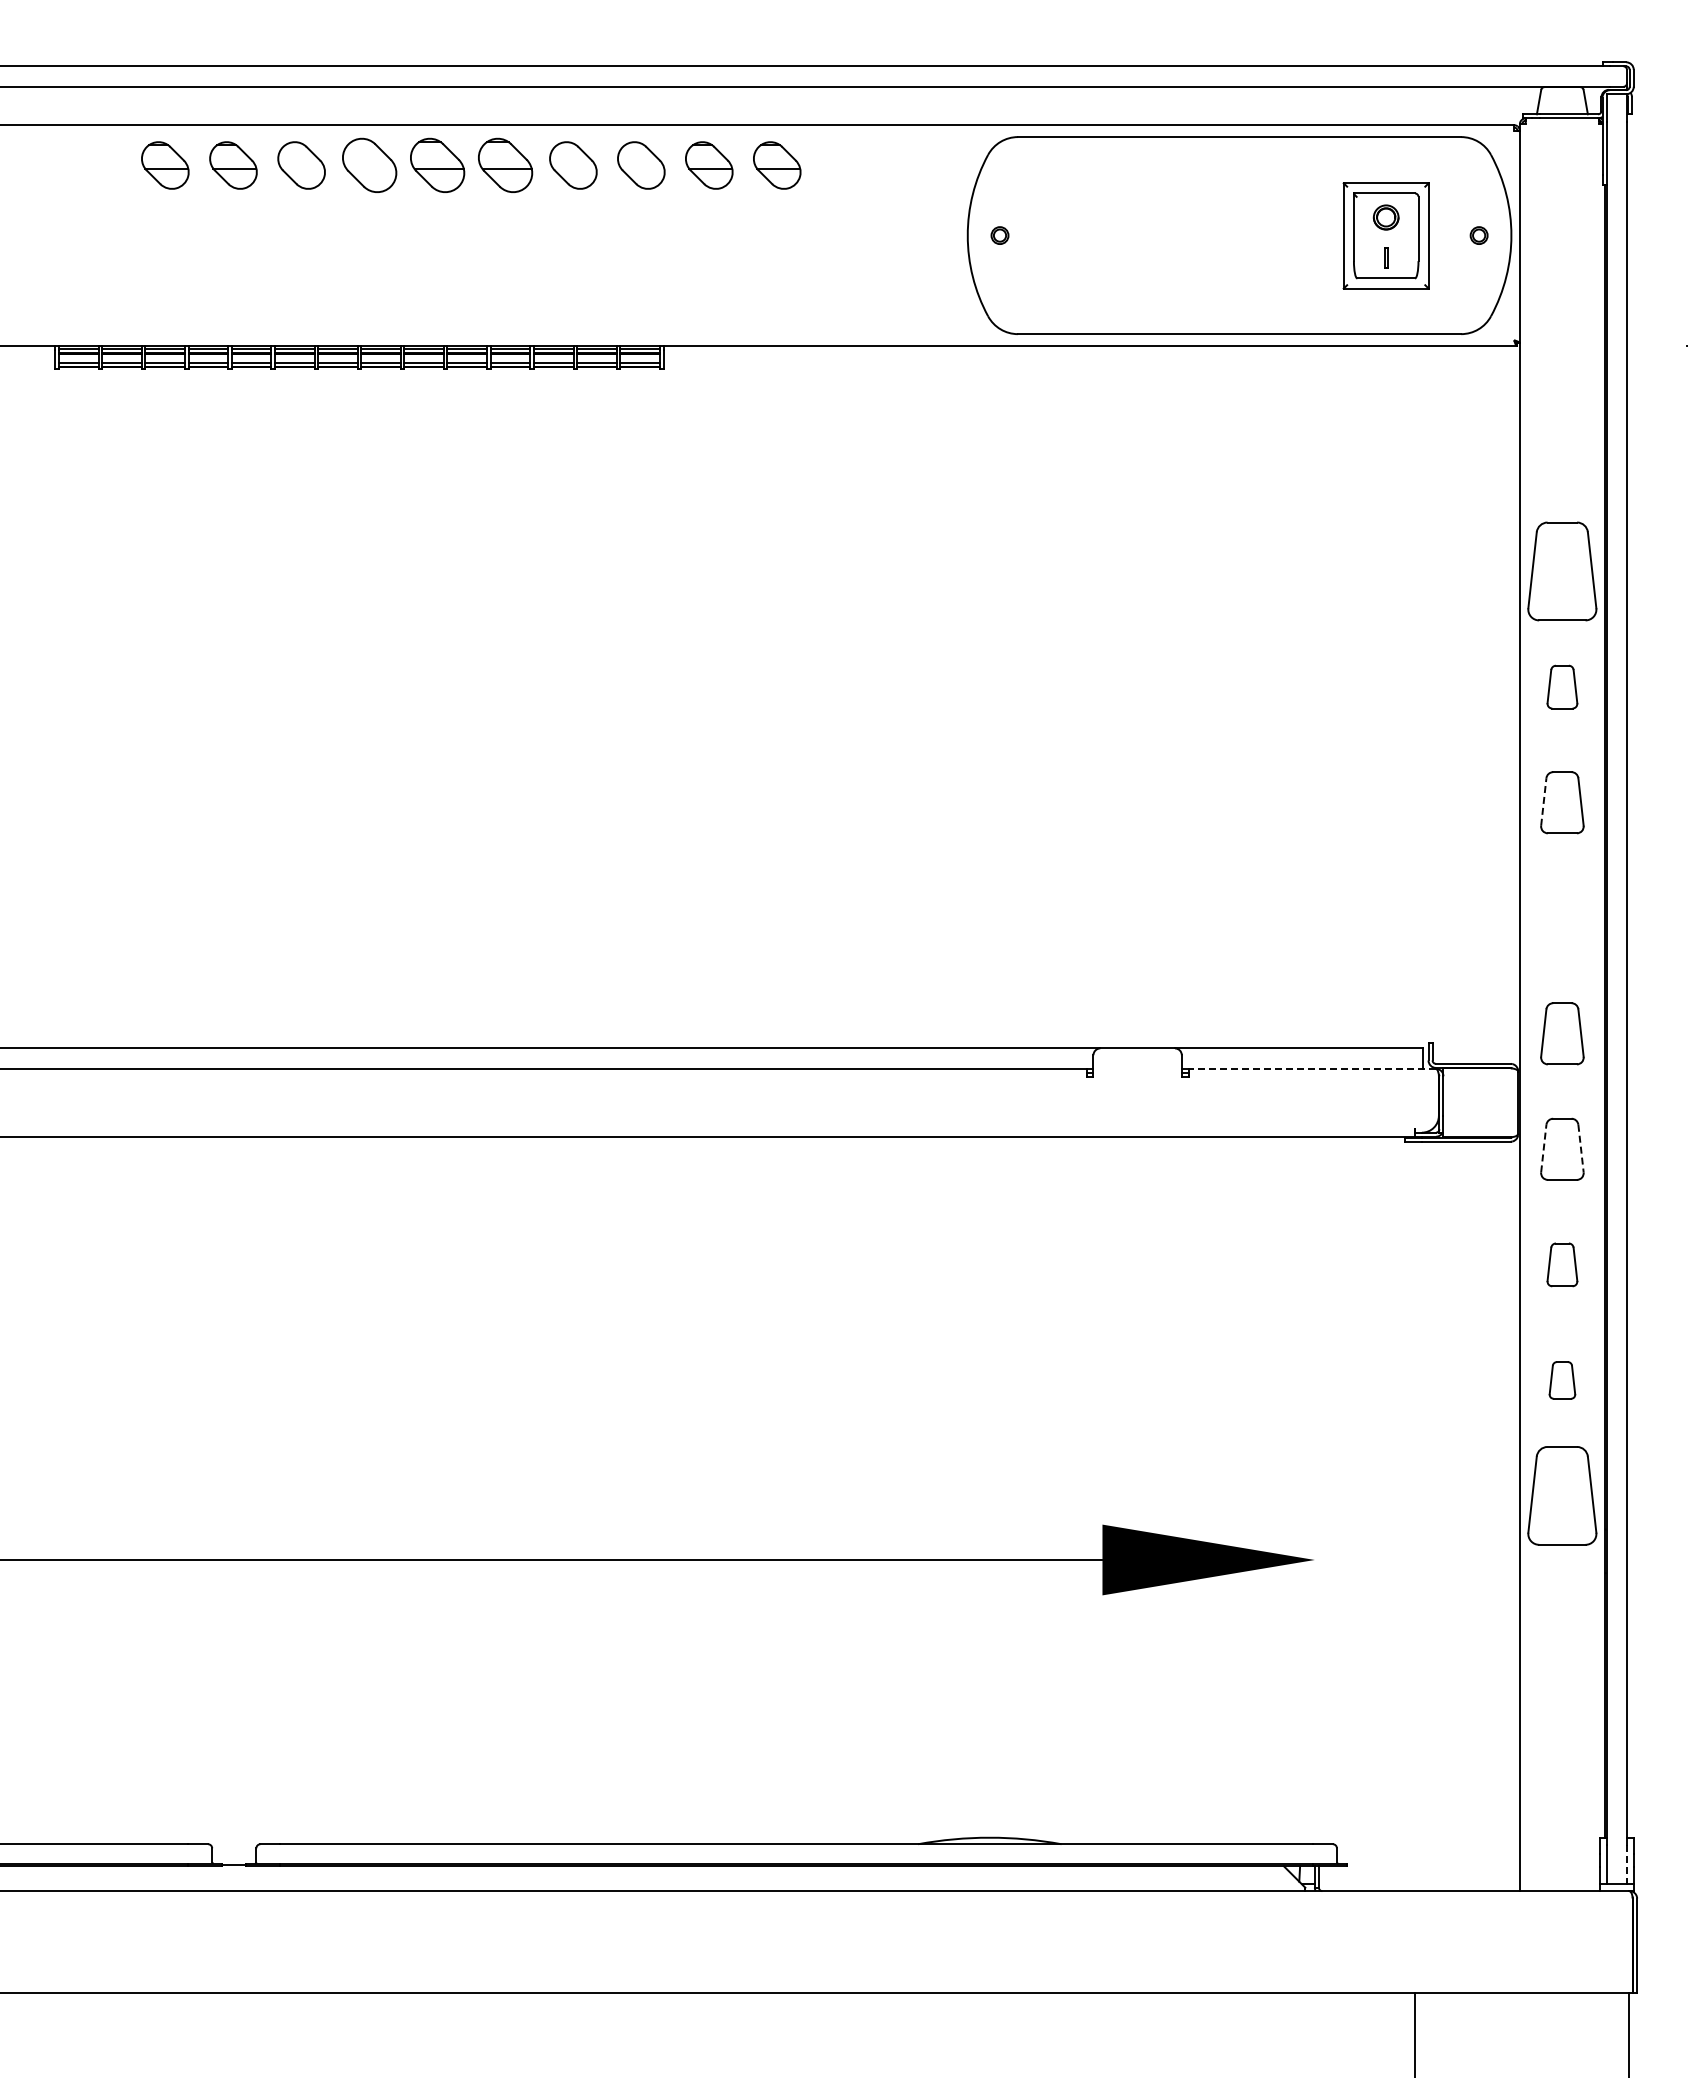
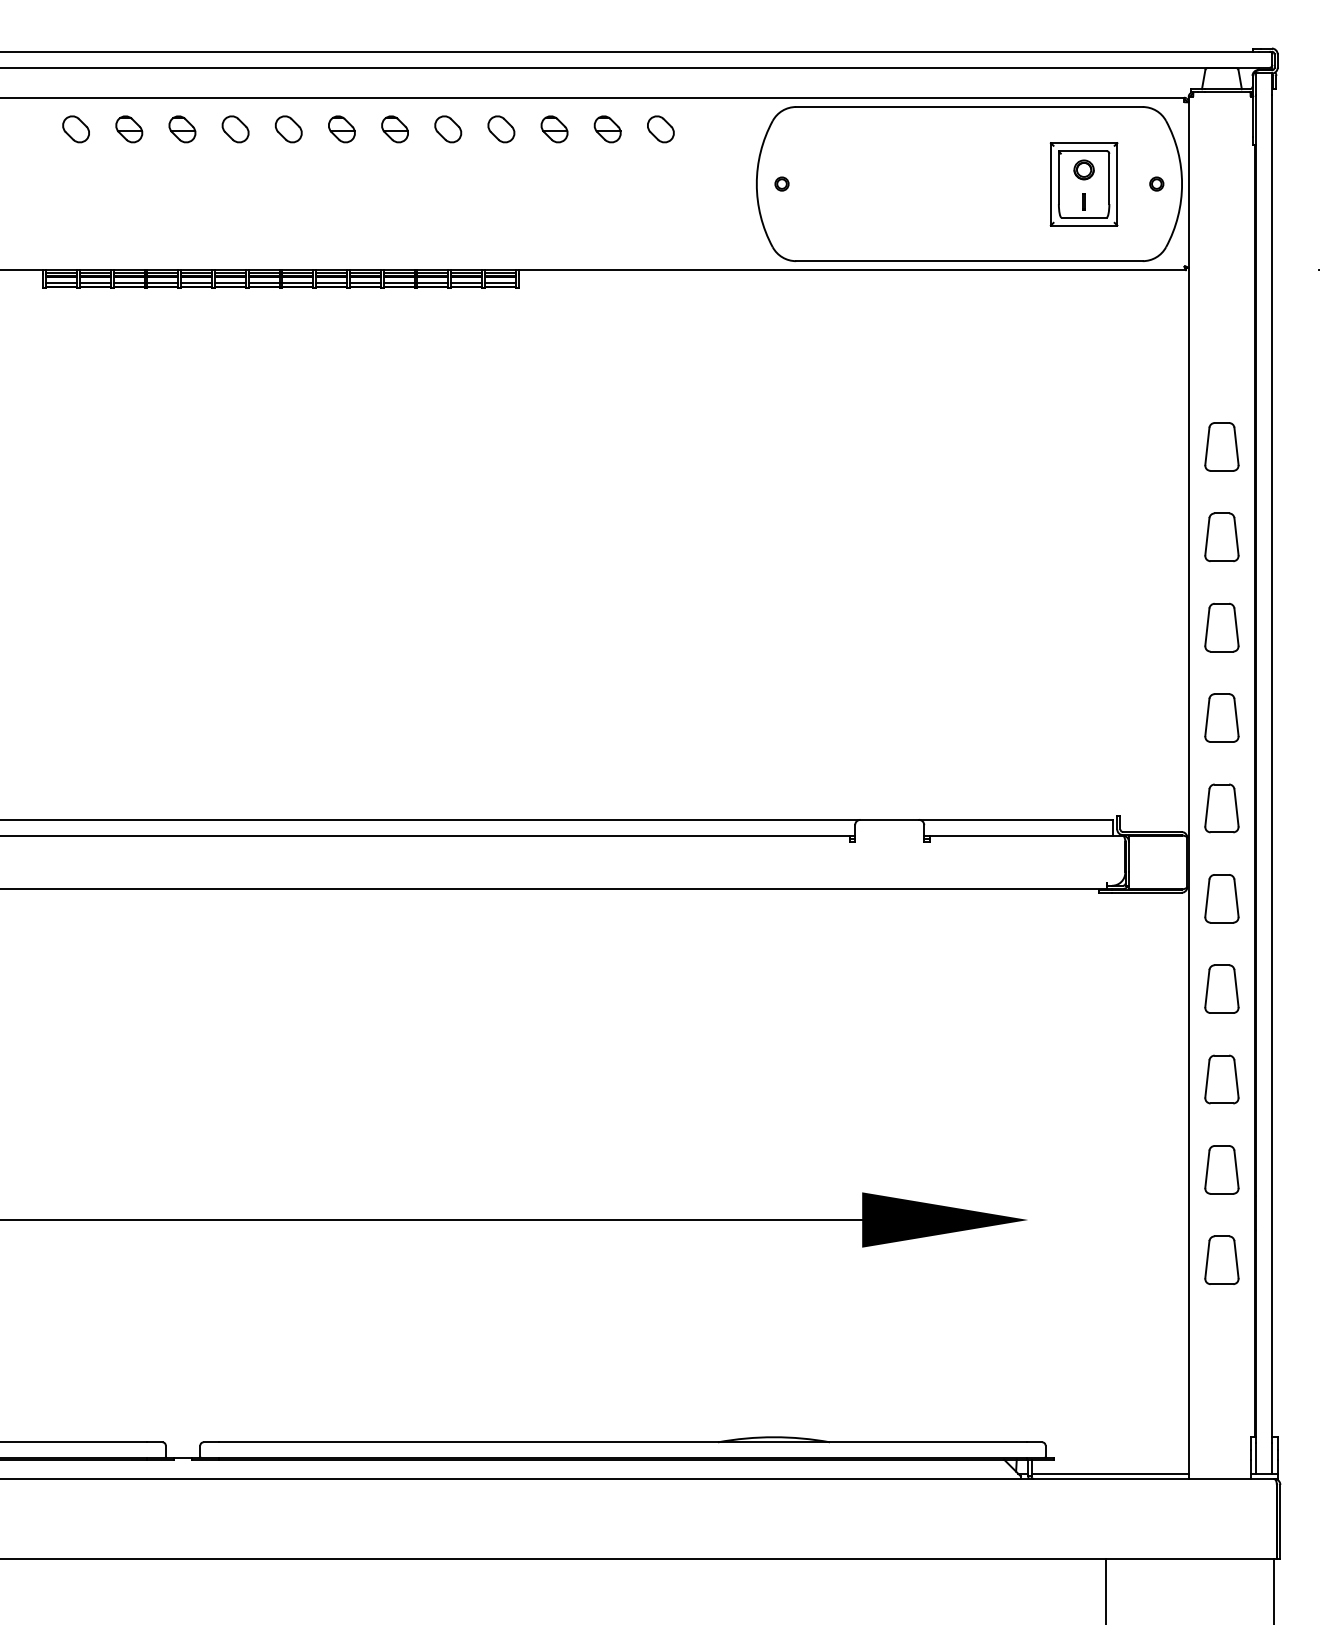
part: (97, 165) -> (76, 129), added
part: (165, 165) -> (129, 129), size x0.71
part: (233, 165) -> (182, 129), size x0.71
part: (300, 165) -> (234, 129), size x0.71
part: (368, 165) -> (288, 129), size x0.62
part: (436, 165) -> (341, 129), size x0.62
part: (504, 165) -> (394, 129), size x0.62
part: (572, 165) -> (447, 129), size x0.71
part: (640, 165) -> (500, 129), size x0.71
part: (708, 165) -> (554, 129), size x0.71
part: (776, 165) -> (607, 129), size x0.71
part: (844, 165) -> (660, 129), added
part: (1562, 571) -> (1222, 446), size x0.62
part: (1562, 686) -> (1222, 536), size x1.43
line: (1543, 802) -> (1207, 627), dashed -> solid
part: (1562, 917) -> (1222, 717), added
line: (1311, 1068) -> (1025, 835), dashed -> solid
line: (1543, 1148) -> (1207, 898), dashed -> solid
line: (1581, 1148) -> (1236, 898), dashed -> solid
part: (1562, 1264) -> (1222, 988), size x1.43
part: (1562, 1380) -> (1222, 1079), size x1.67
part: (1562, 1495) -> (1222, 1169), size x0.62
part: (1562, 1611) -> (1222, 1260), added
line: (1626, 1864) -> (1272, 1458), dashed -> solid
line: (1418, 1884) -> (1109, 1473), added

